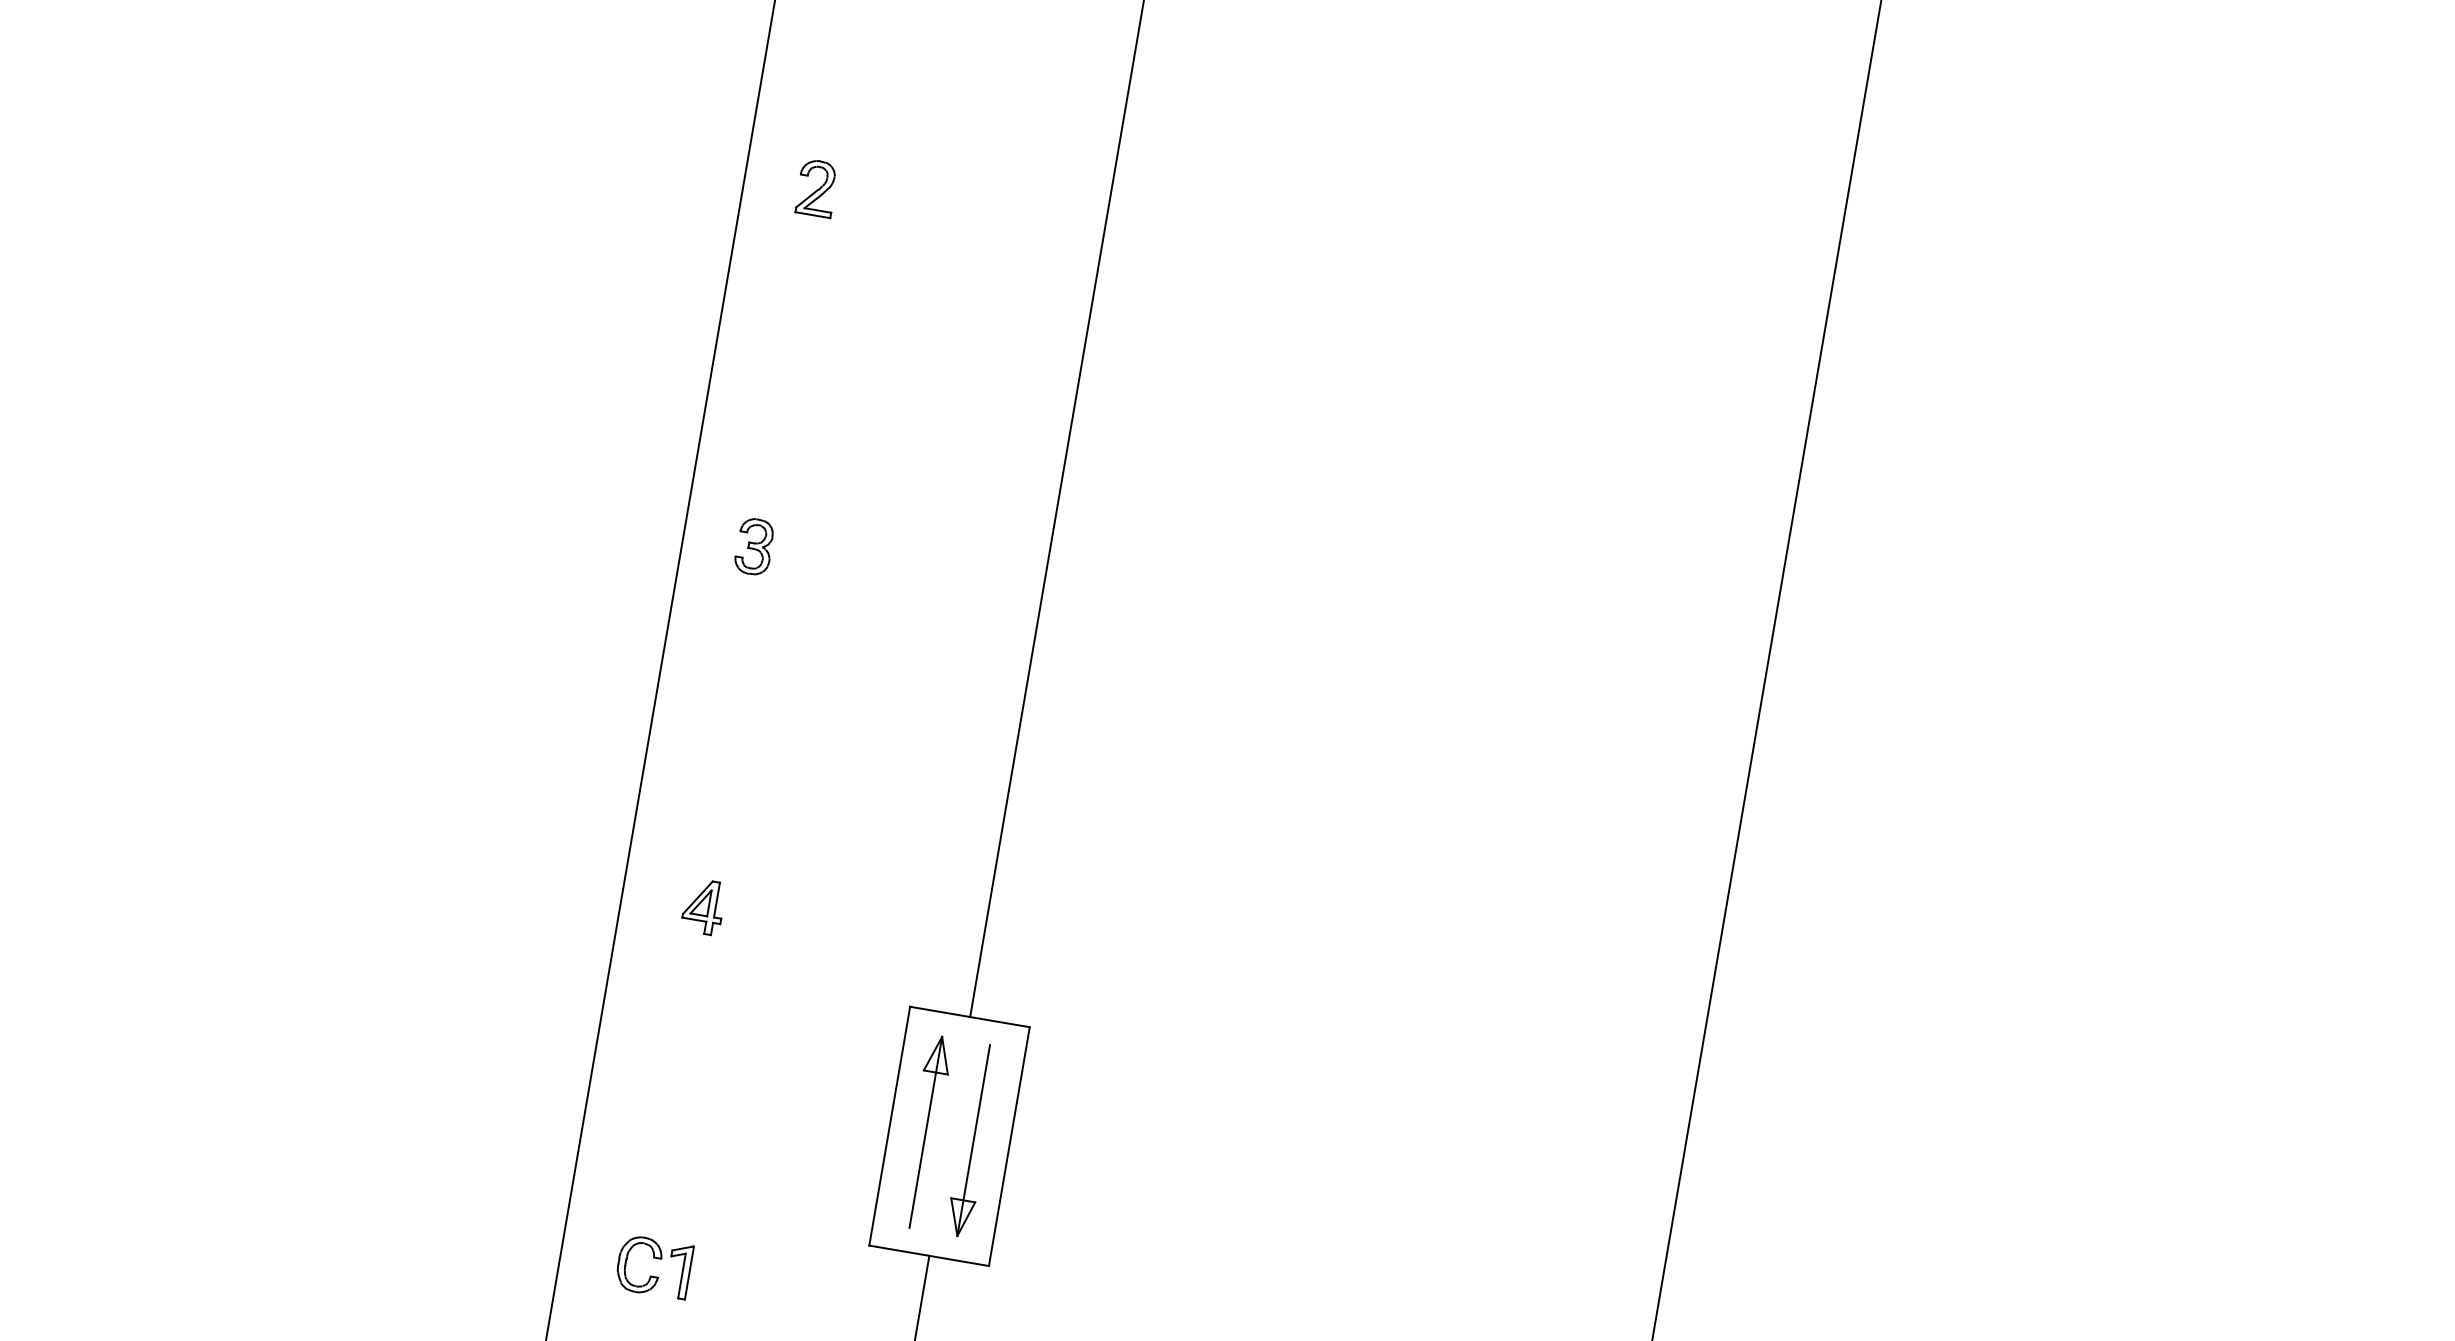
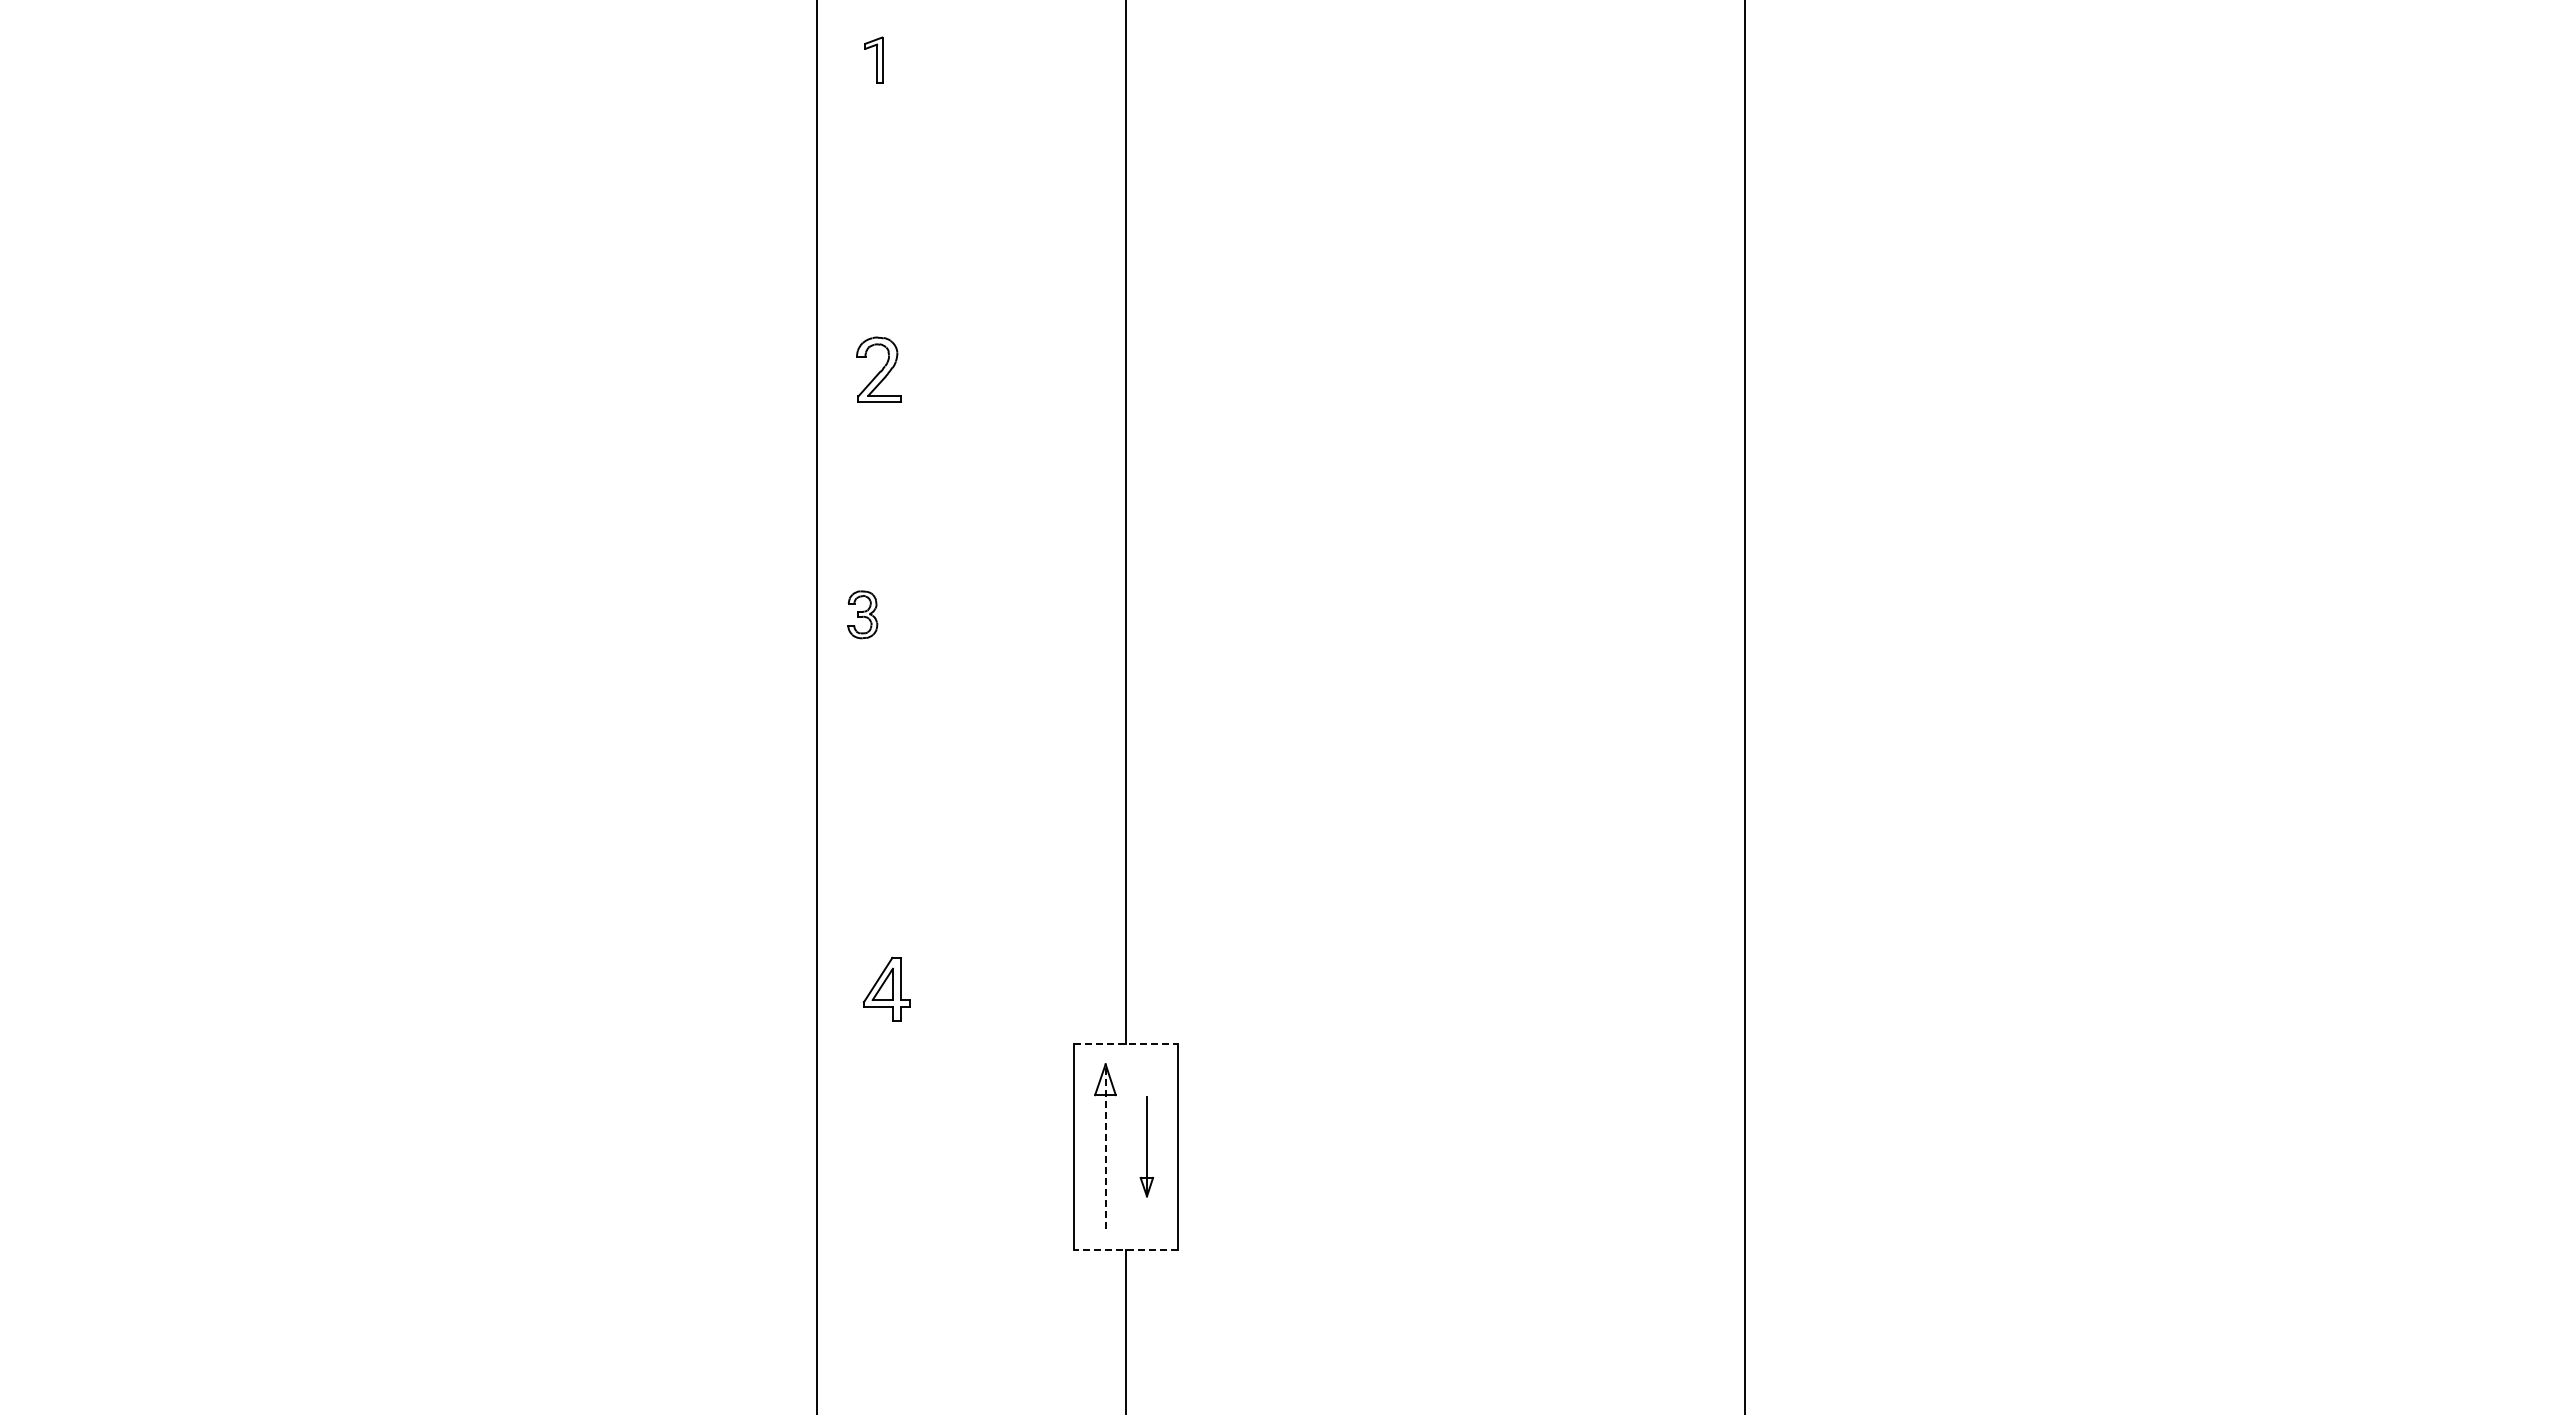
part: (816, 187) -> (878, 369), size x1.4
part: (754, 546) -> (862, 614), moved
part: (703, 905) -> (886, 988), size x1.4
line: (970, 1016) -> (1126, 1043), solid -> dashed
line: (925, 1131) -> (1105, 1146), solid -> dashed
part: (973, 1140) -> (1146, 1146), size x0.6
line: (929, 1256) -> (1126, 1250), solid -> dashed
part: (655, 1258) -> (896, 1291), removed

